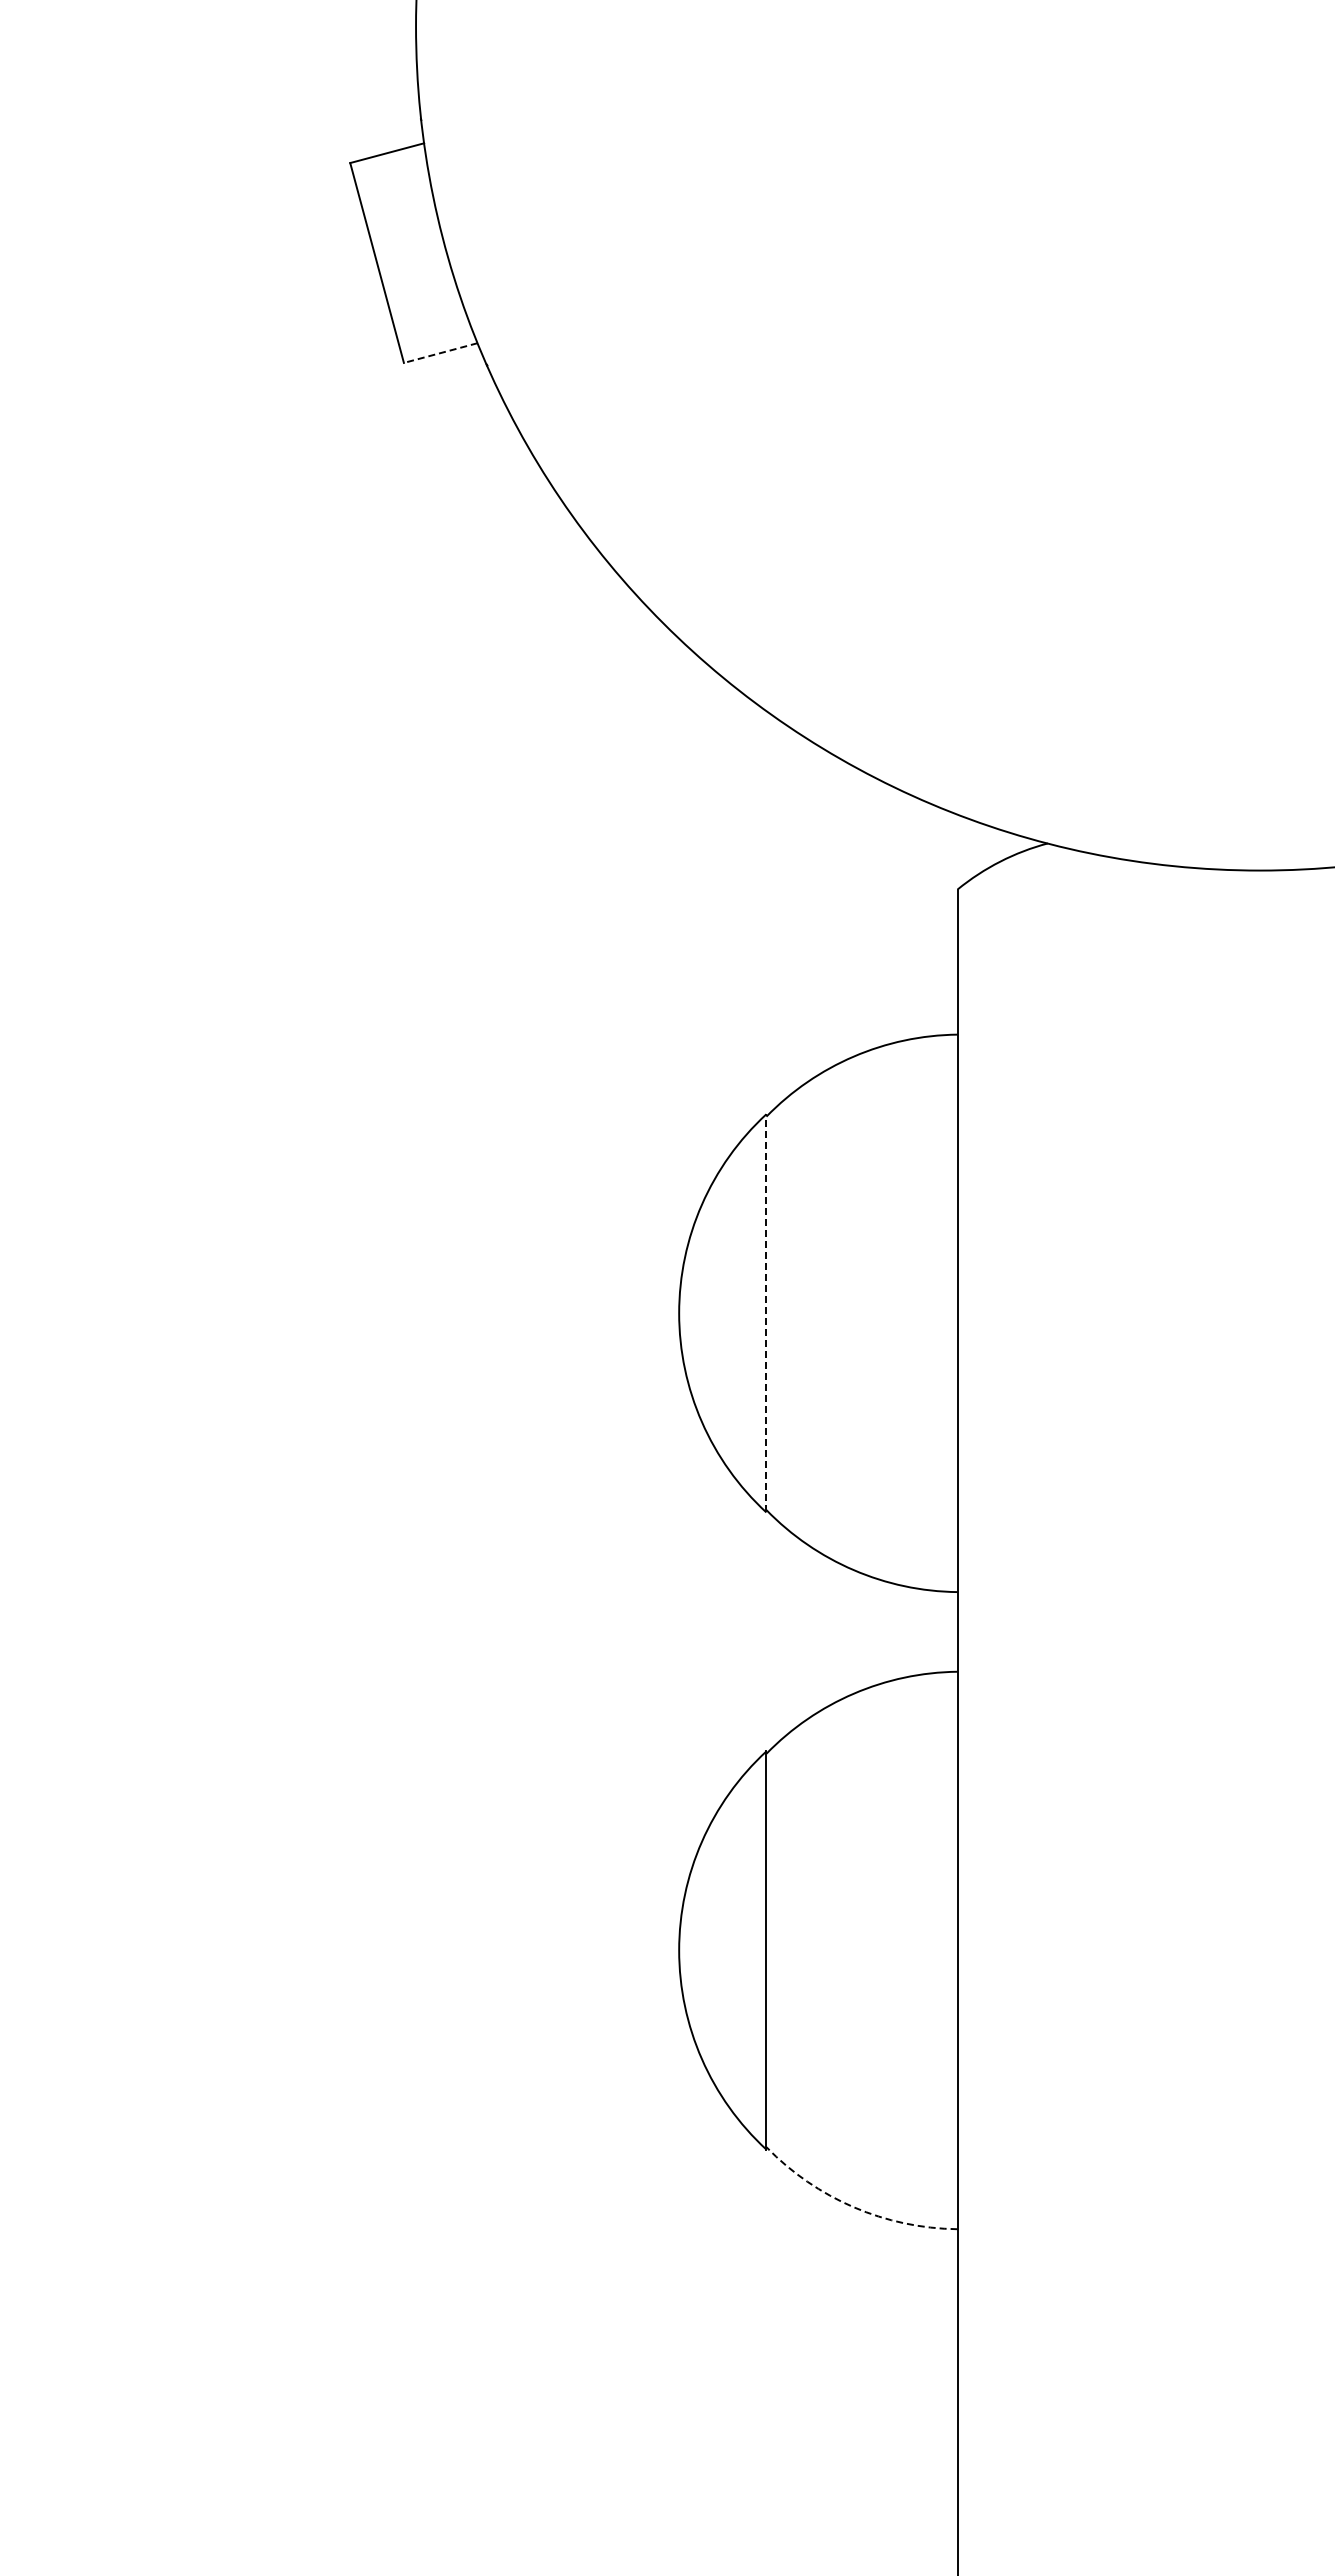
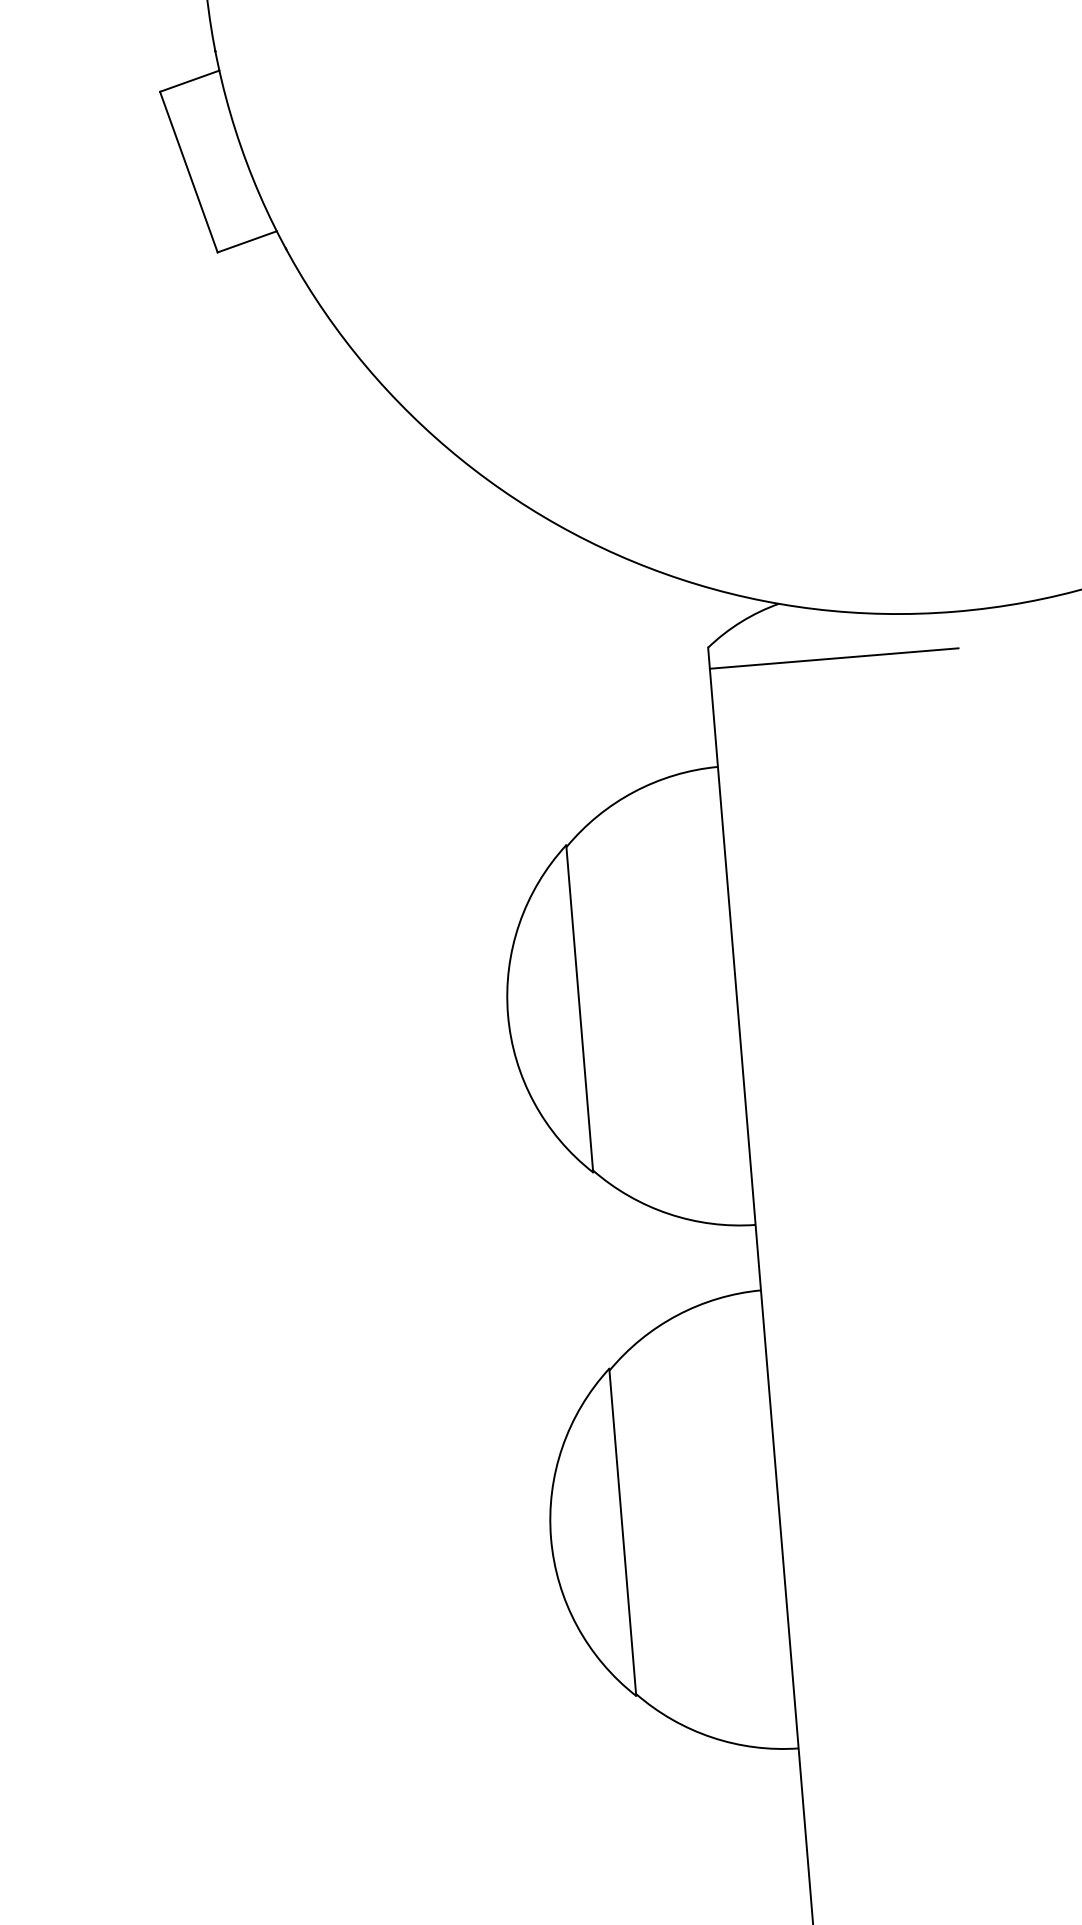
line: (440, 353) -> (247, 242), dashed -> solid
line: (1108, 915) -> (833, 658), added
line: (766, 1312) -> (579, 1008), dashed -> solid
arc: (853, 2207) -> (711, 1737), dashed -> solid

